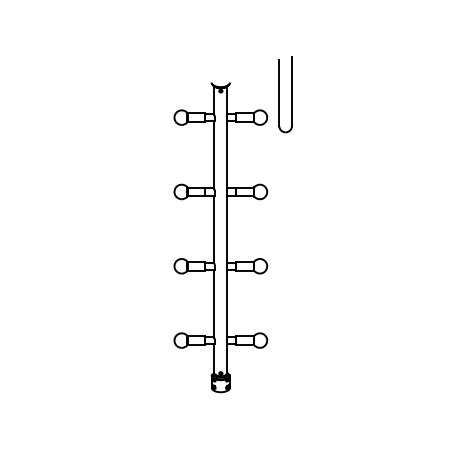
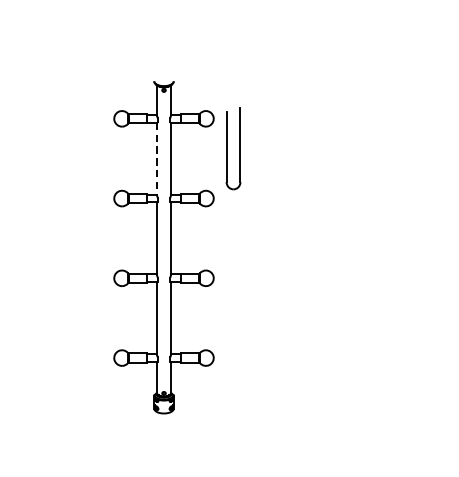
part: (285, 94) -> (233, 148), moved
line: (214, 155) -> (157, 159), solid -> dashed

